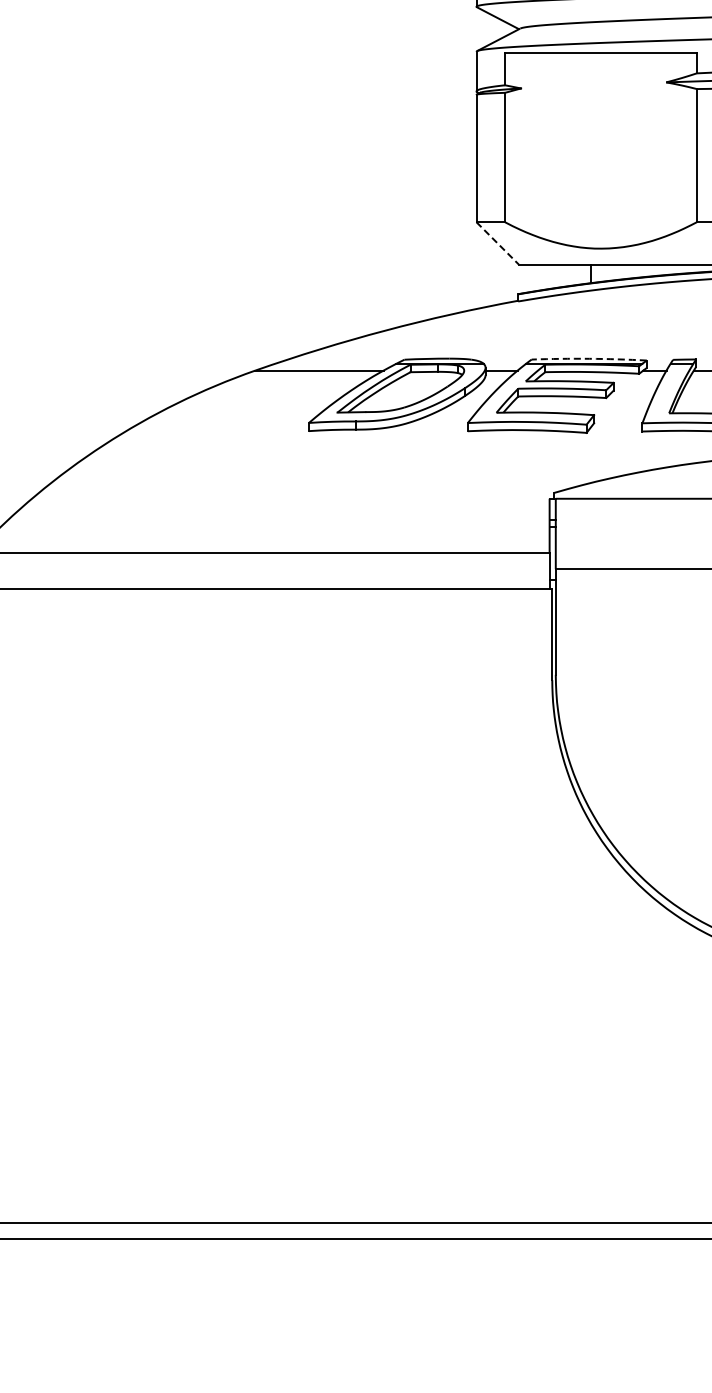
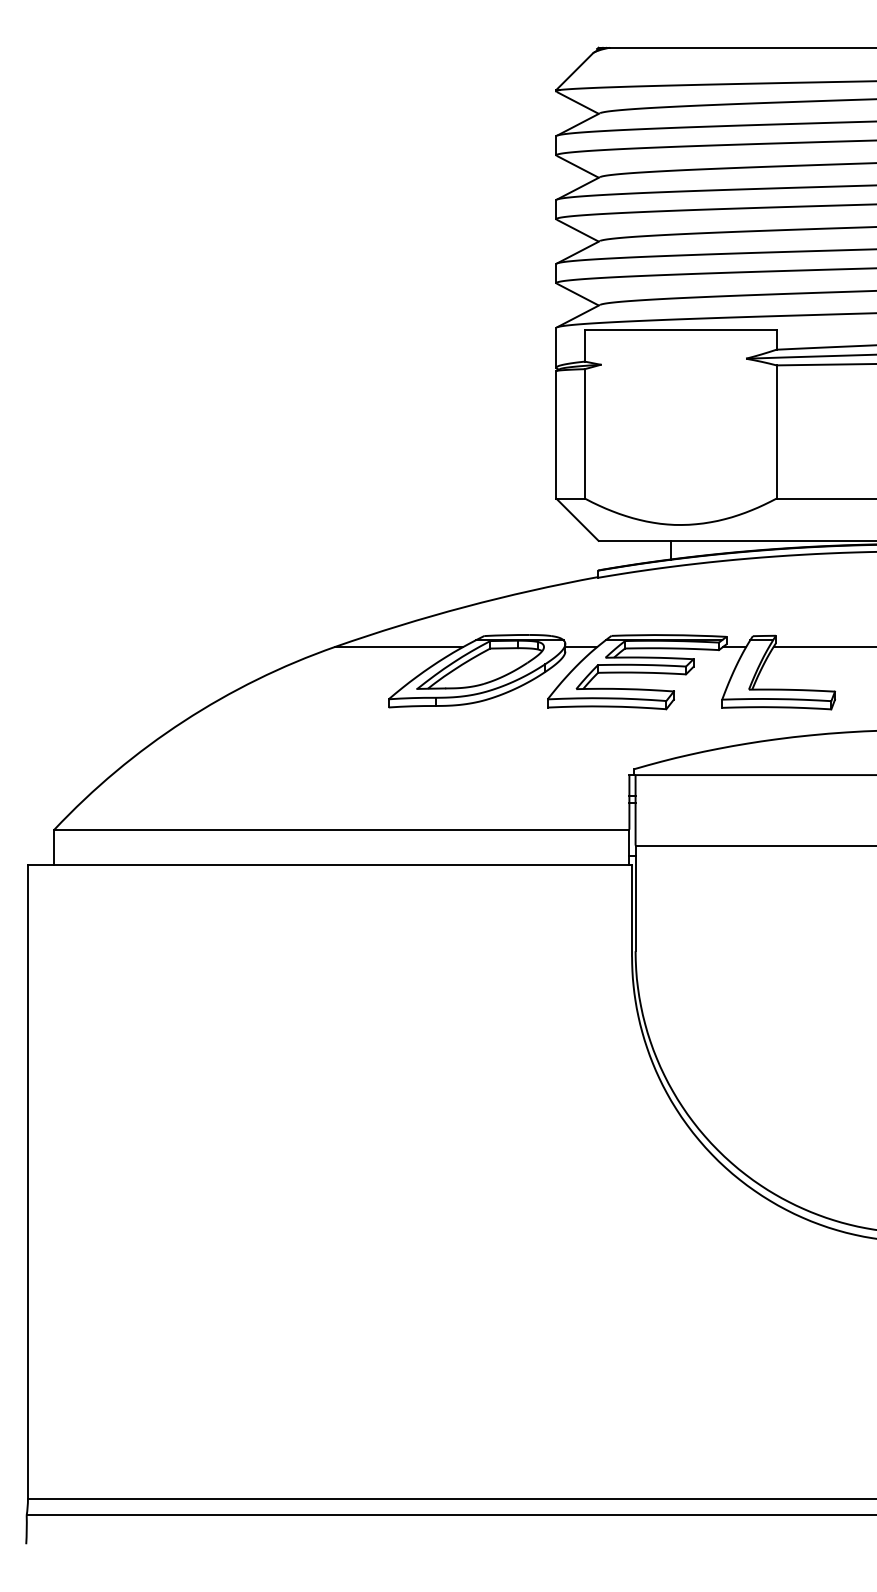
line: (497, 243) -> (577, 519), dashed -> solid
arc: (589, 359) -> (669, 635), dashed -> solid

